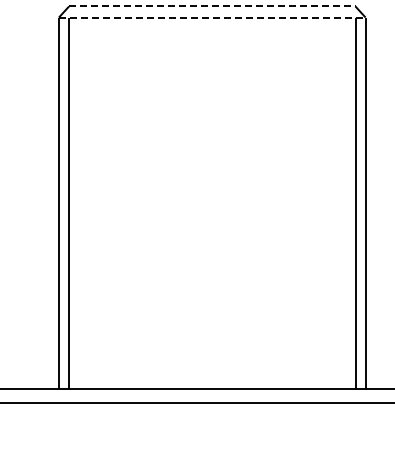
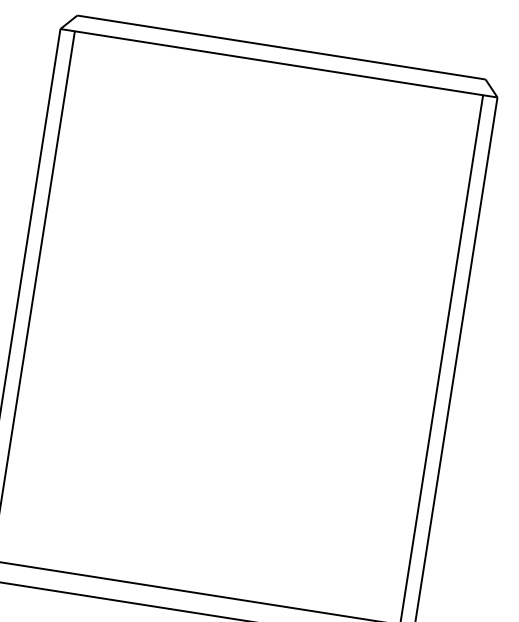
line: (212, 6) -> (281, 47), dashed -> solid
line: (212, 17) -> (279, 63), dashed -> solid

